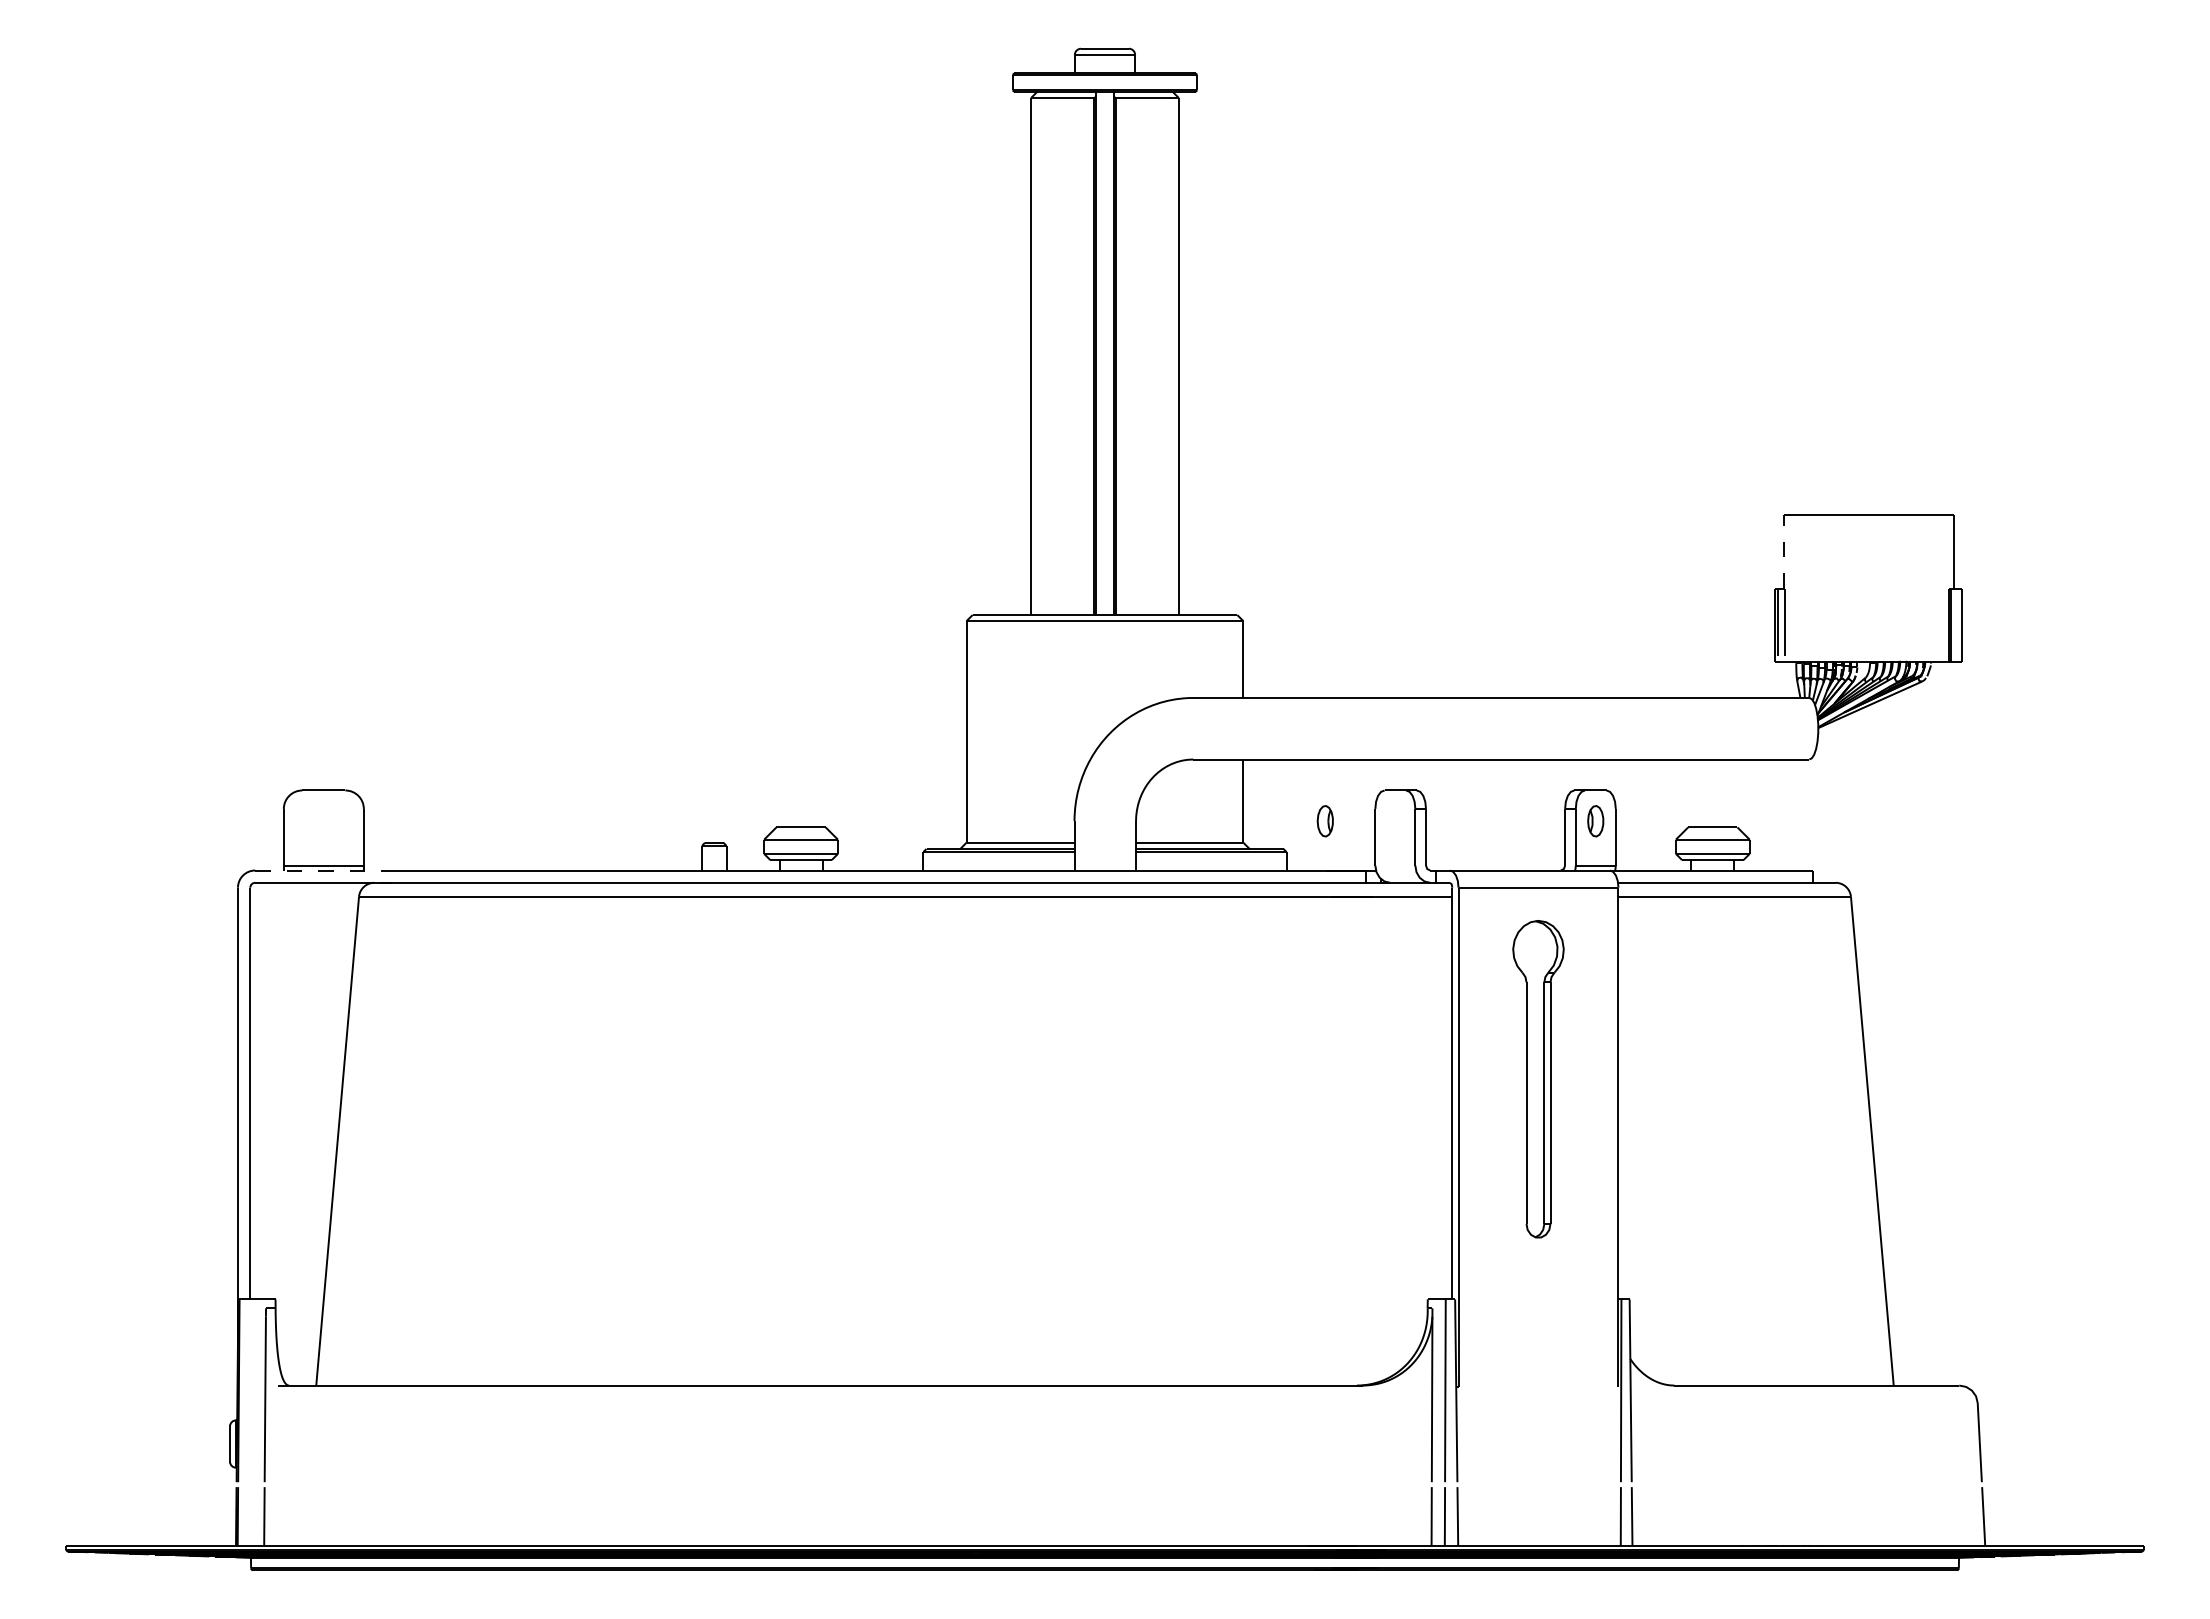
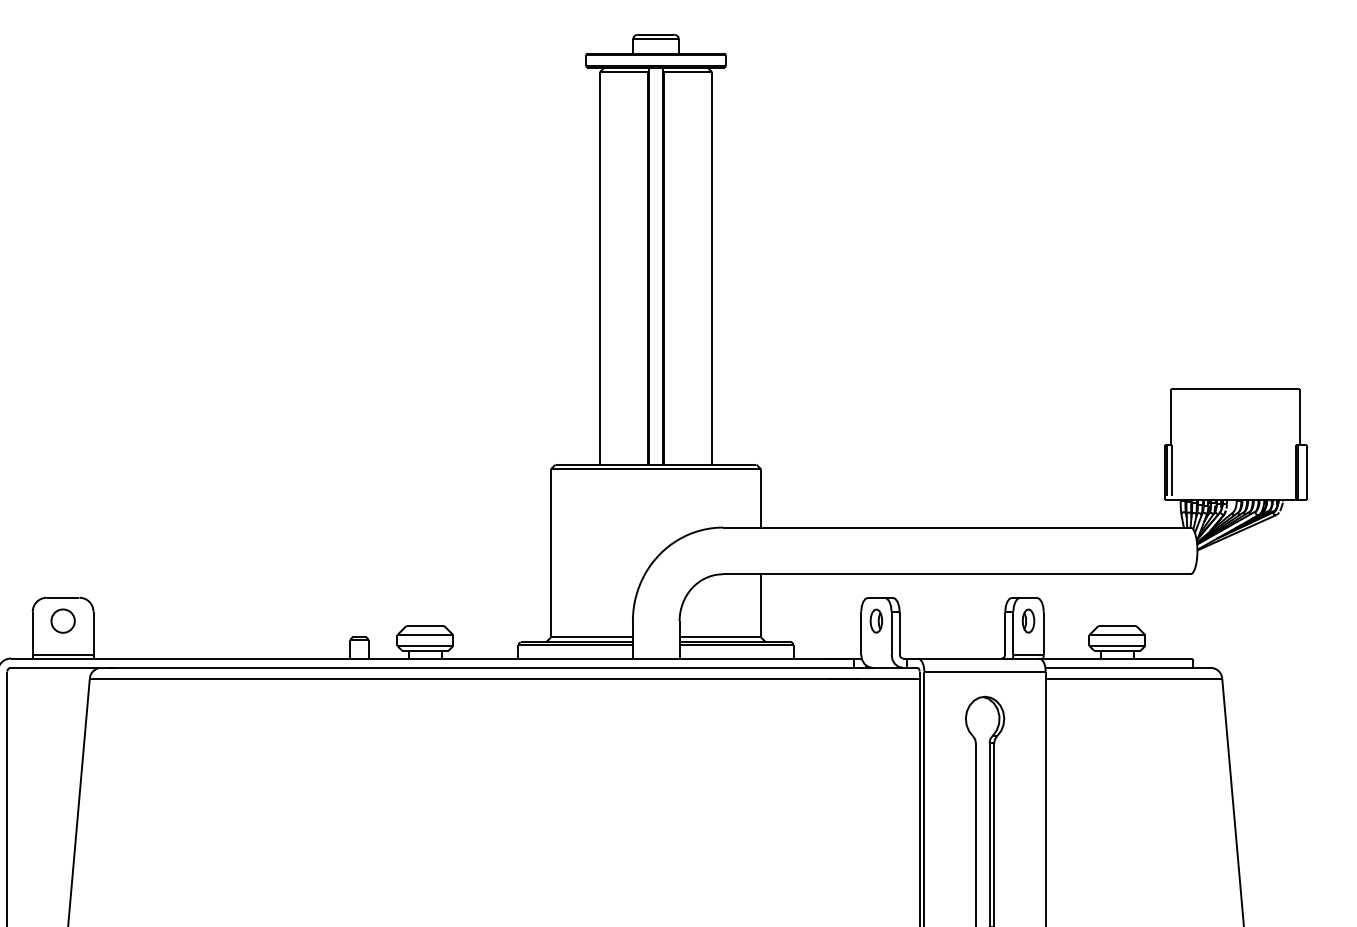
line: (1783, 551) -> (1171, 416), dashed -> solid
part: (323, 821) -> (62, 621), added
part: (1324, 821) -> (875, 621), moved
line: (323, 870) -> (62, 658), dashed -> solid

